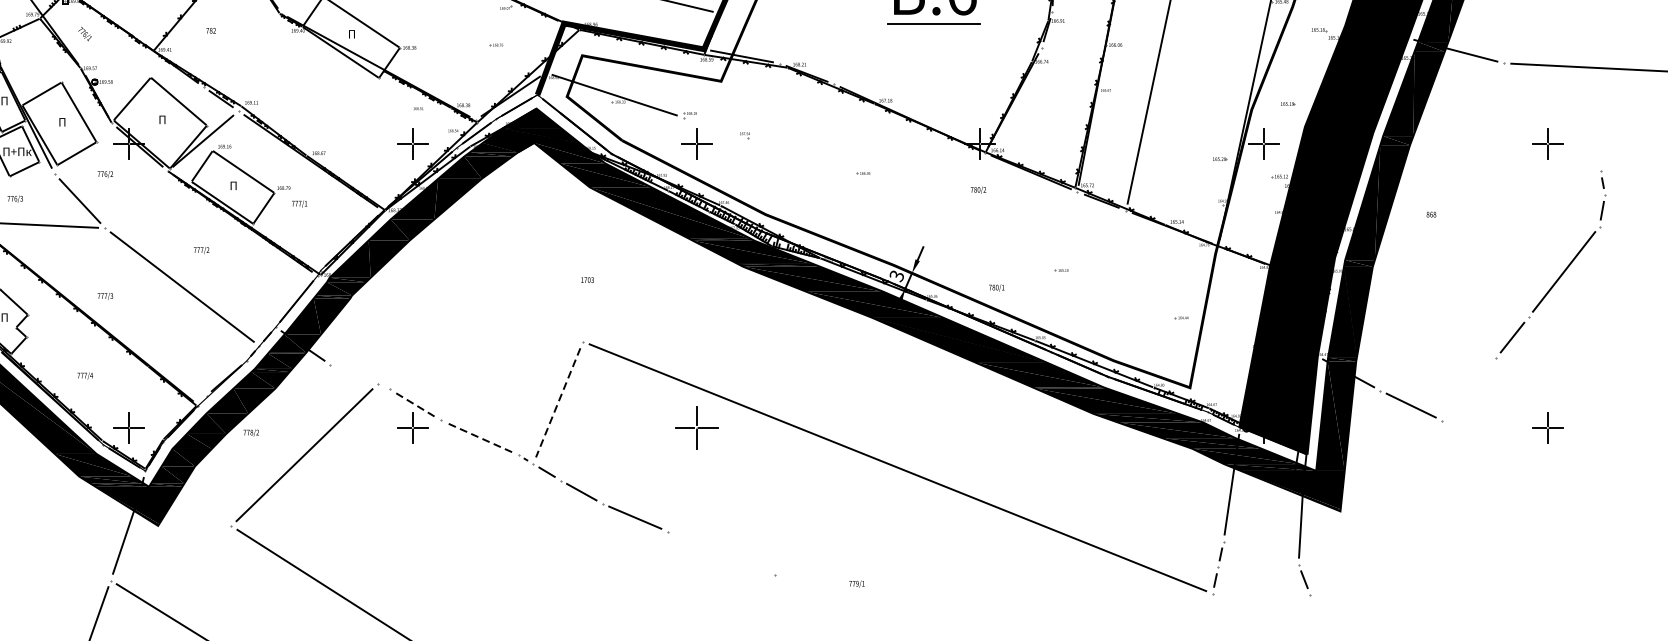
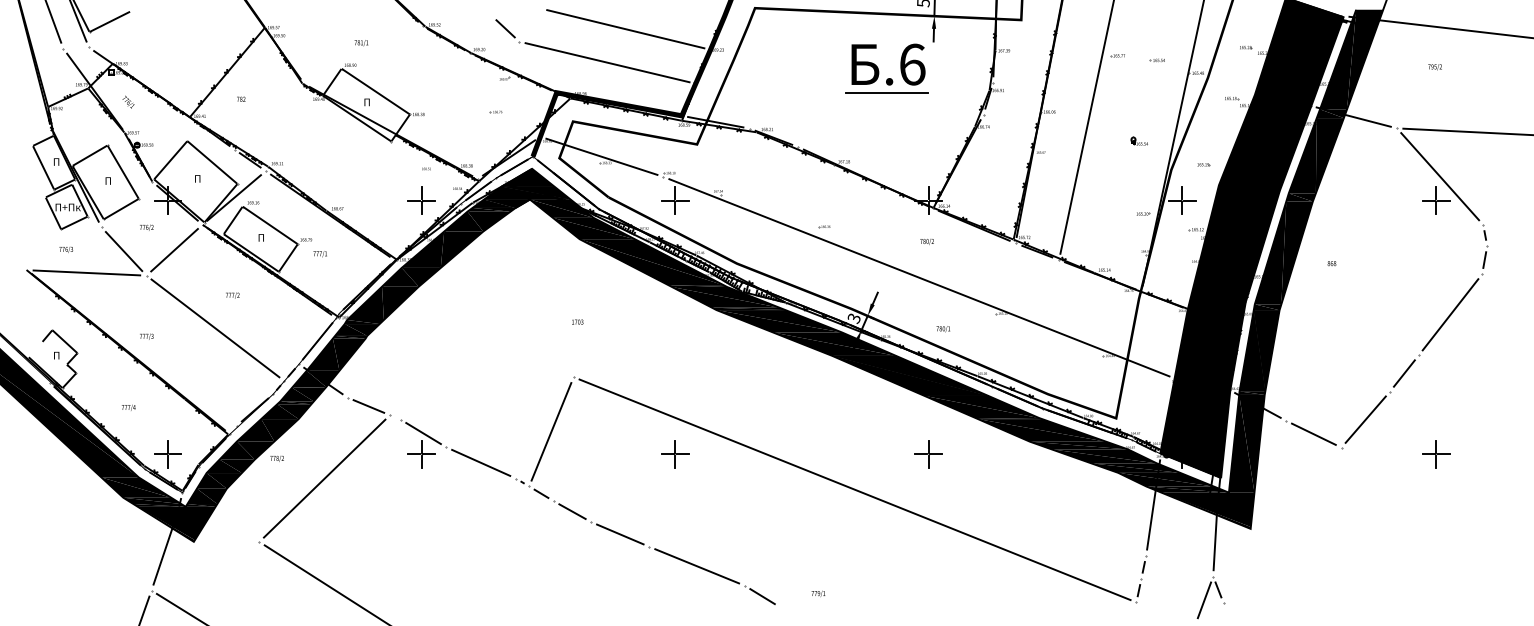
part: (1214, 76) -> (1138, 140), added
line: (1552, 117) -> (1440, 176), added
line: (136, 199) -> (174, 250), added
line: (969, 230) -> (919, 277), added
line: (353, 374) -> (368, 406), added
line: (1468, 389) -> (1365, 419), added
line: (558, 402) -> (551, 431), dashed -> solid
line: (415, 404) -> (423, 433), dashed -> solid
part: (696, 428) -> (675, 454), size x0.71
part: (980, 428) -> (928, 454), added
line: (479, 437) -> (481, 462), dashed -> solid
line: (721, 553) -> (697, 566), added
line: (794, 587) -> (762, 596), added
line: (1288, 591) -> (1204, 600), added

